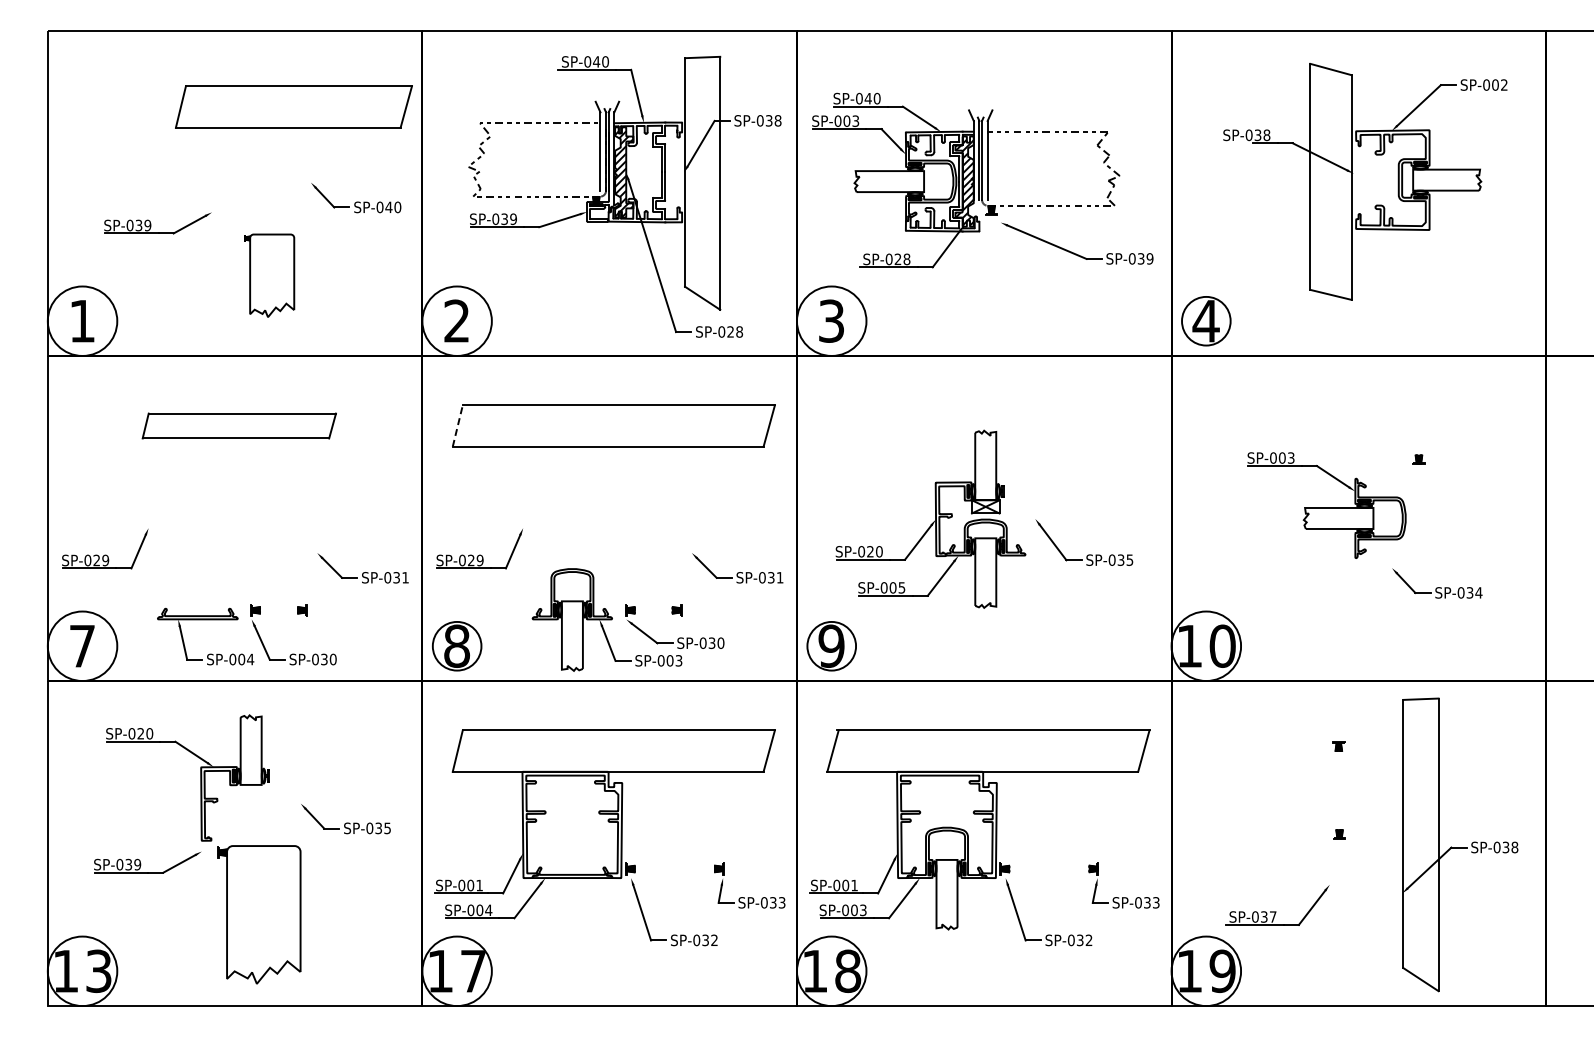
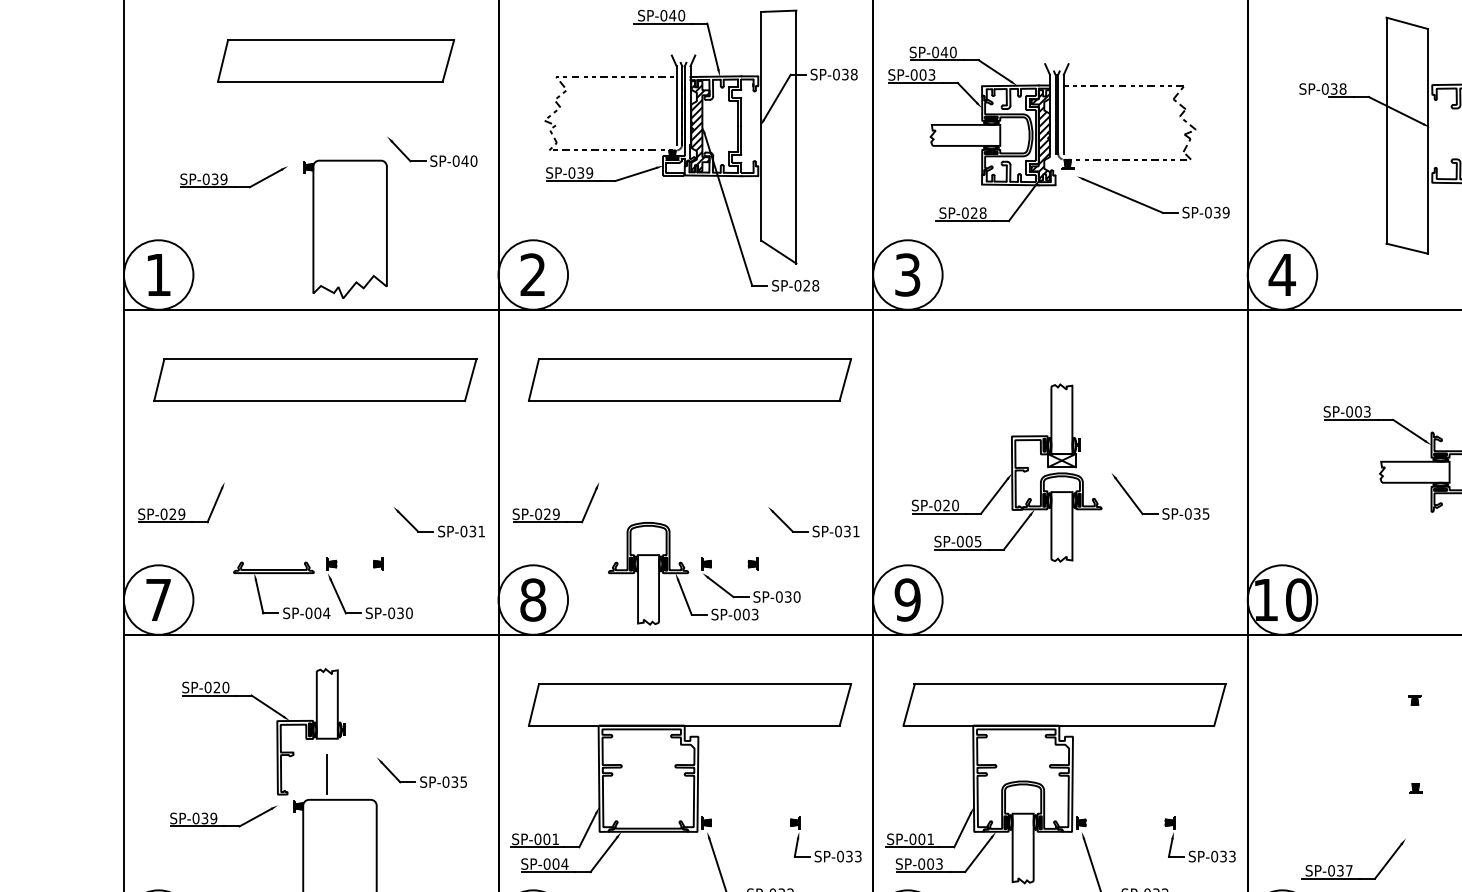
part: (293, 106) -> (335, 60), moved
part: (269, 275) -> (345, 229), size x1.67
circle: (1206, 320) -> (1282, 274), size x1.43
part: (239, 425) -> (315, 379), size x1.67
line: (457, 425) -> (533, 379), dashed -> solid
circle: (456, 646) -> (532, 600), size x1.43
circle: (831, 646) -> (907, 600), size x1.43
line: (251, 820) -> (327, 774), added

